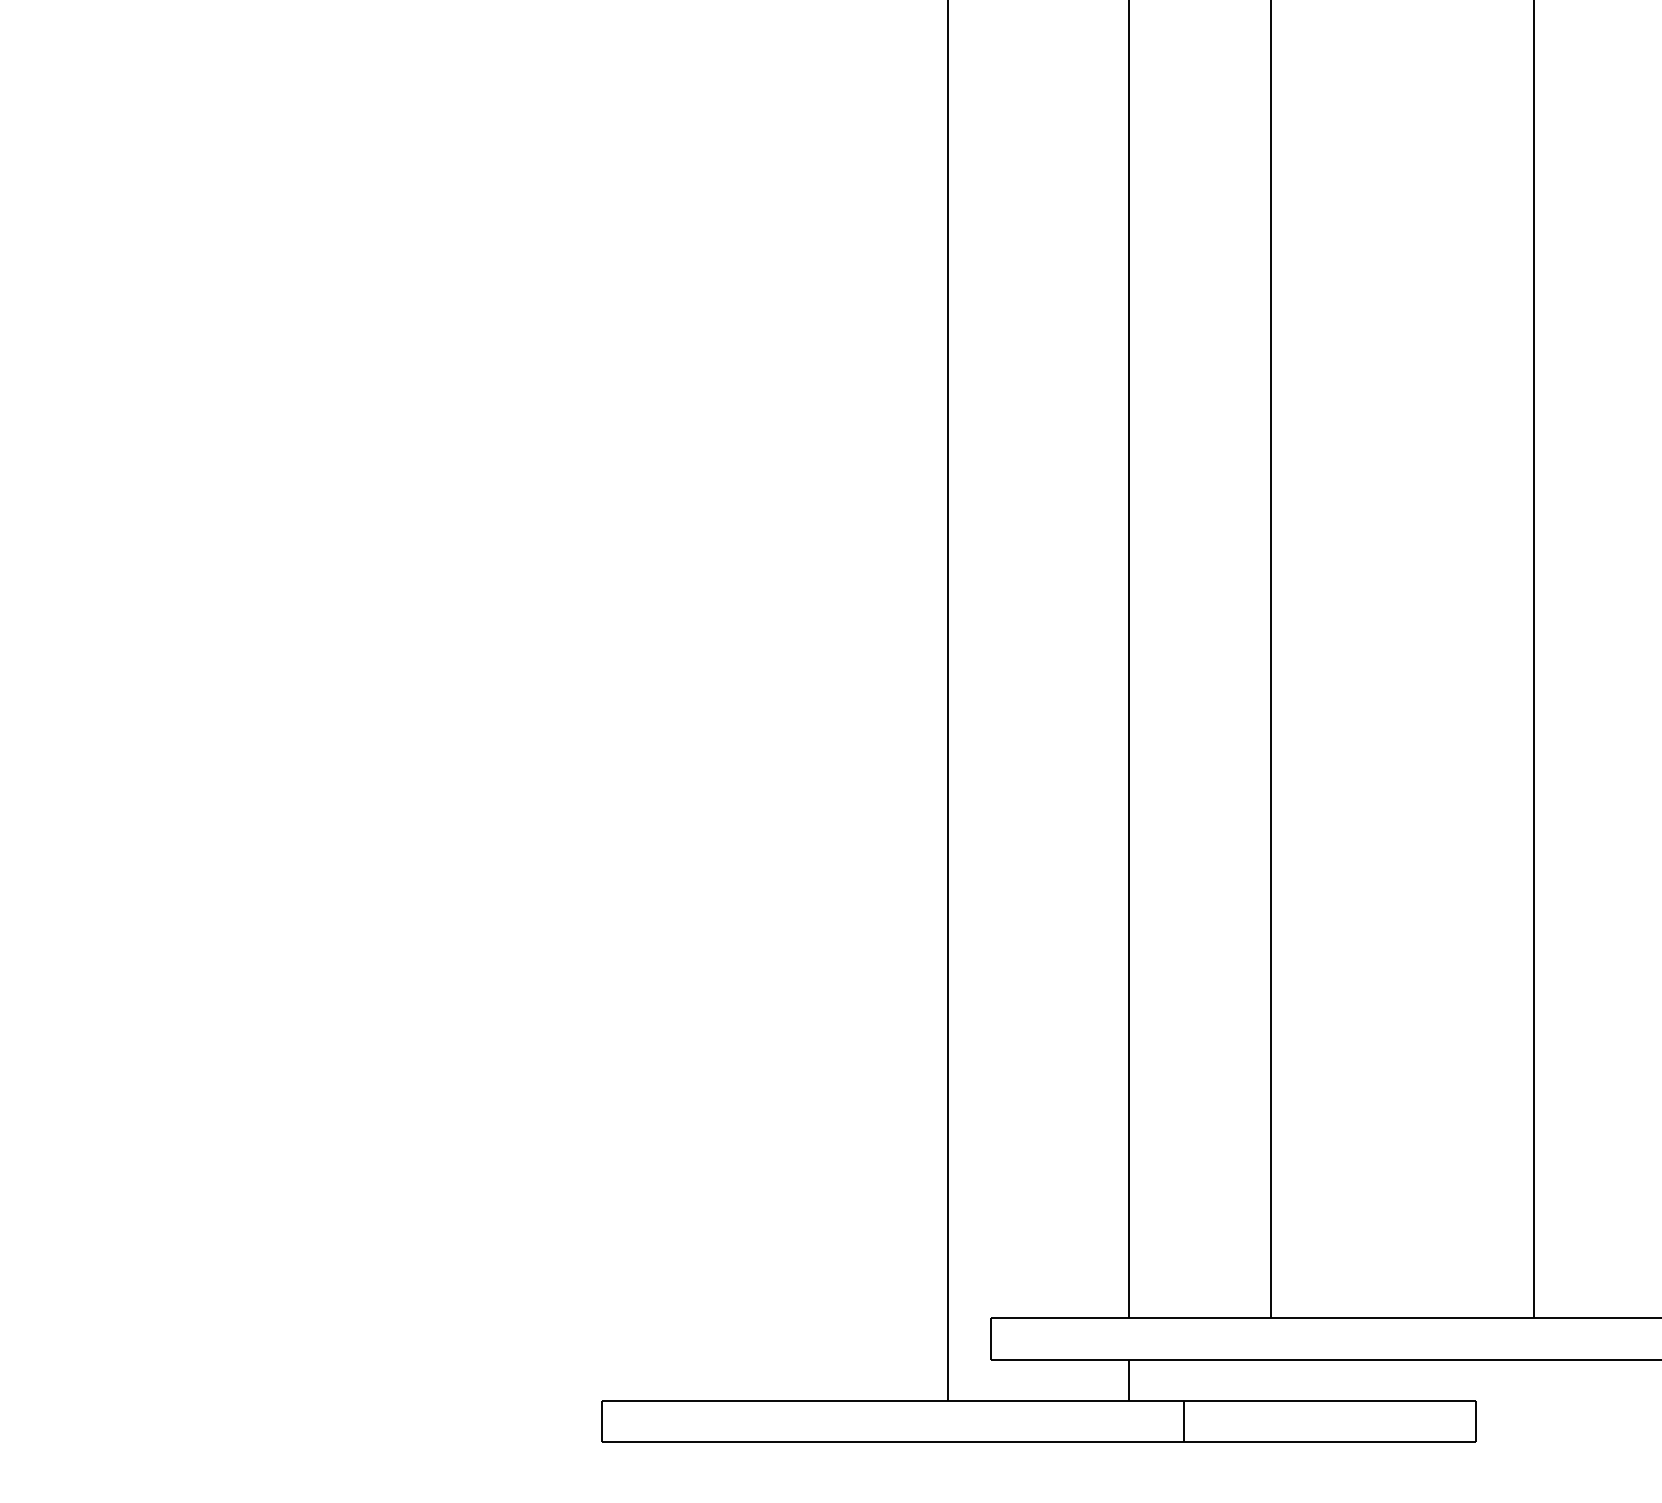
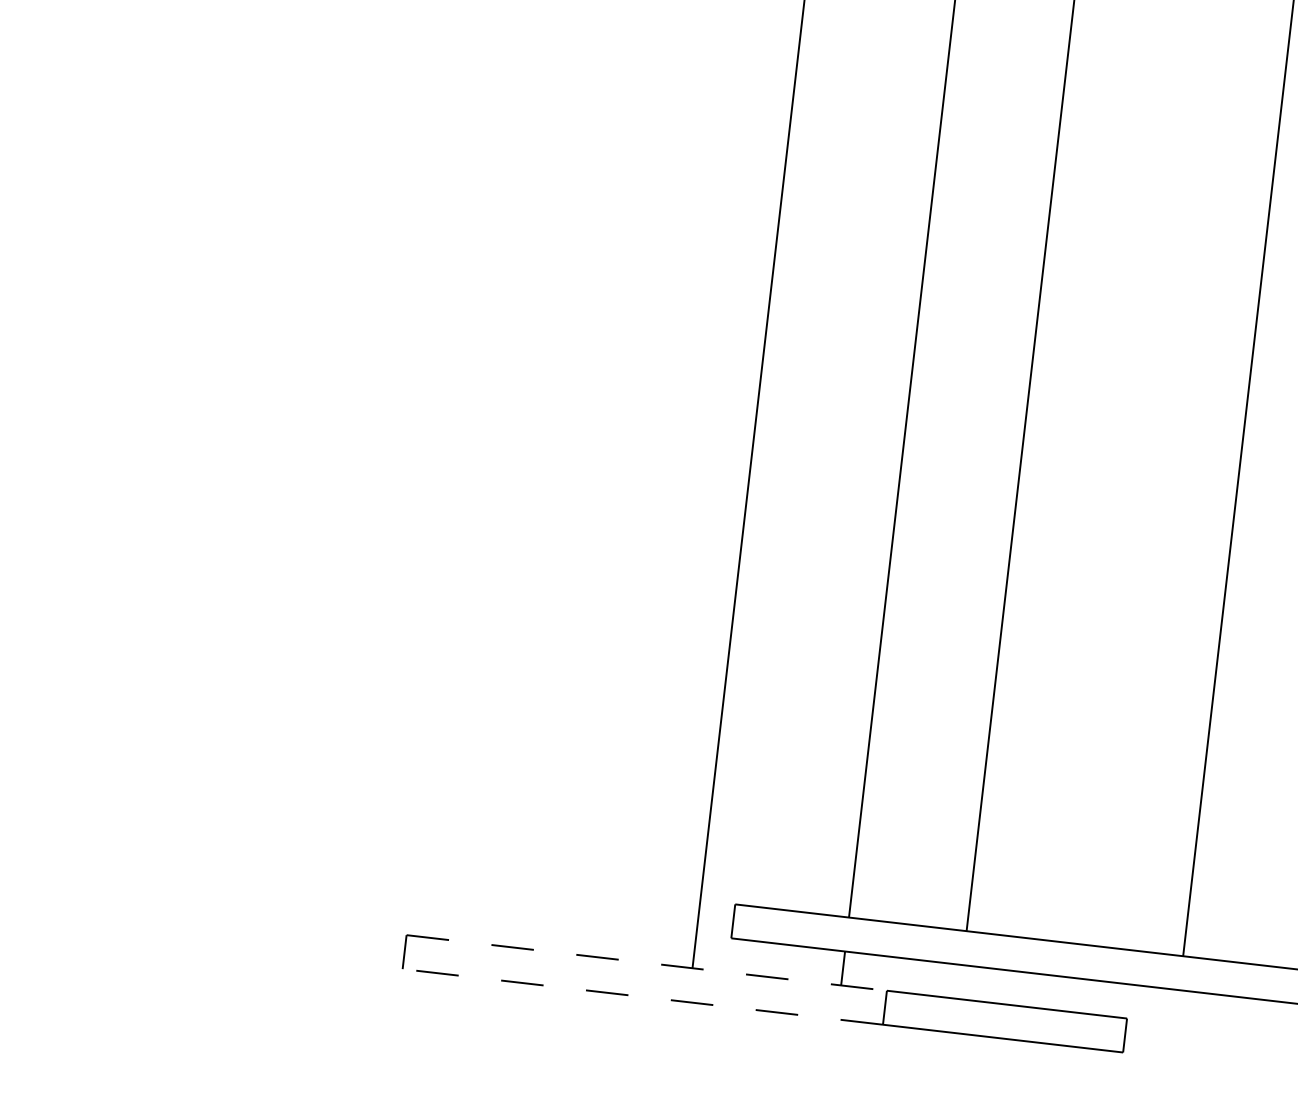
line: (893, 1400) -> (647, 962), solid -> dashed
line: (892, 1442) -> (642, 997), solid -> dashed

